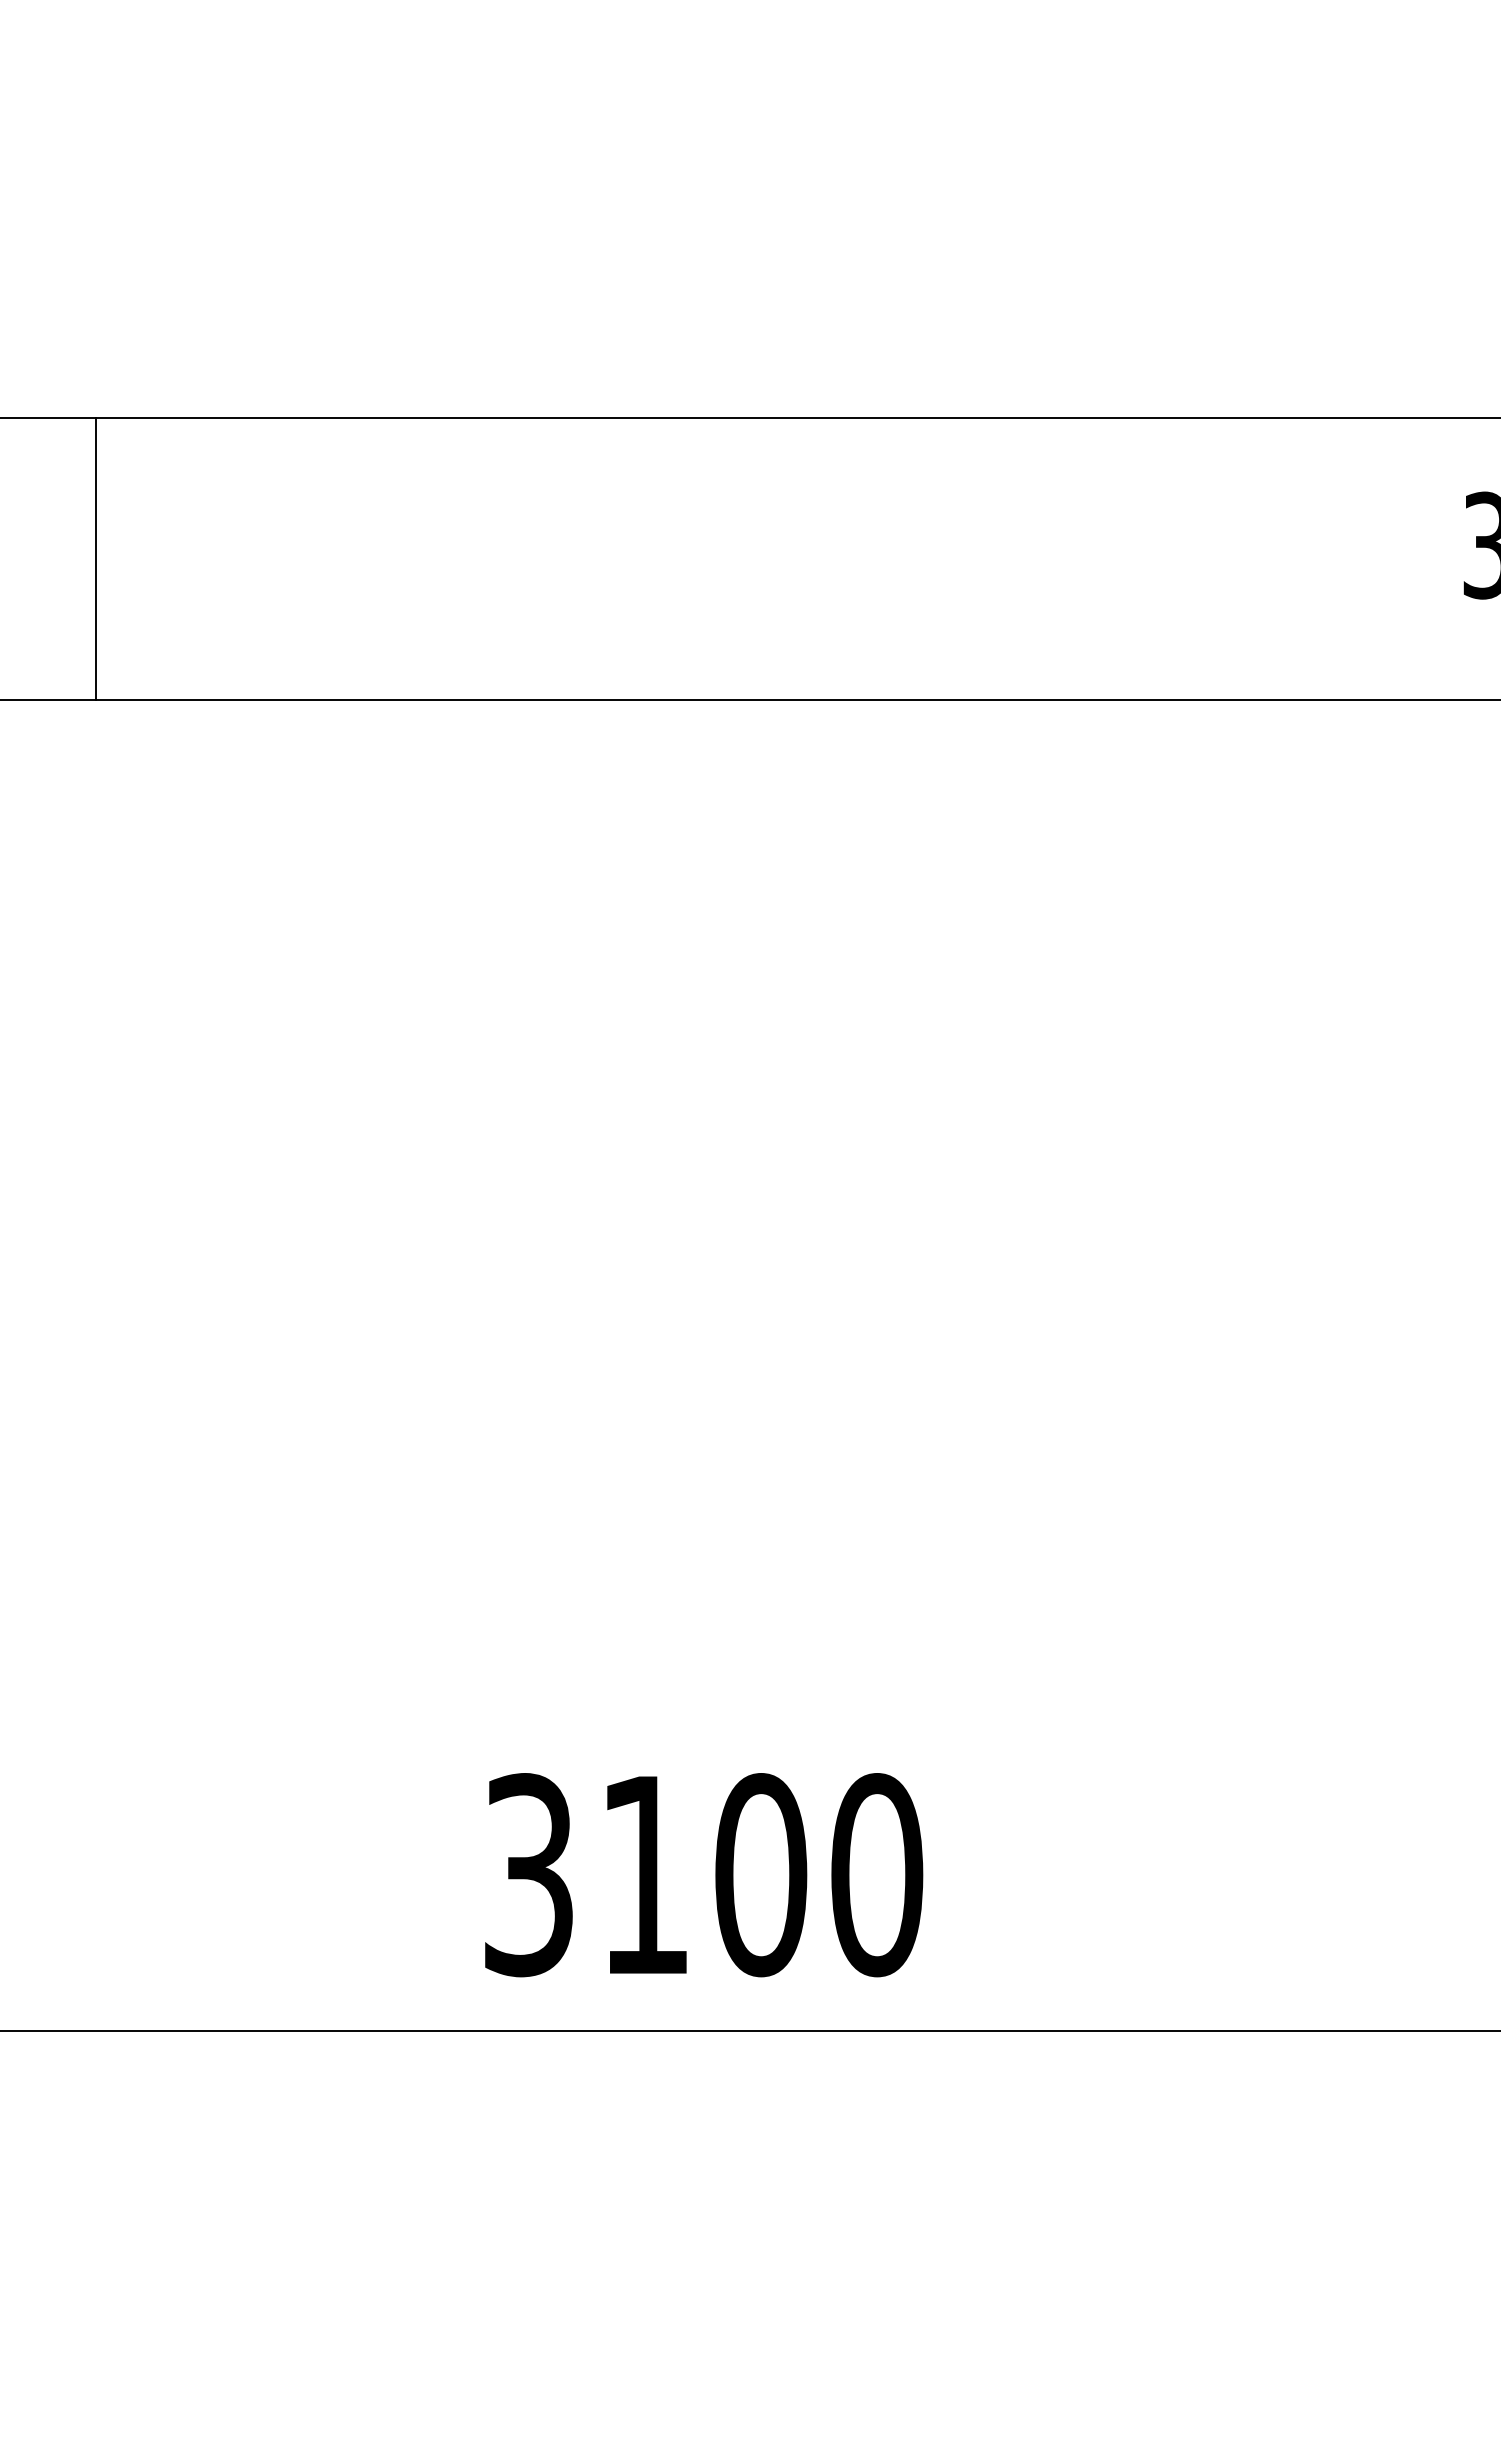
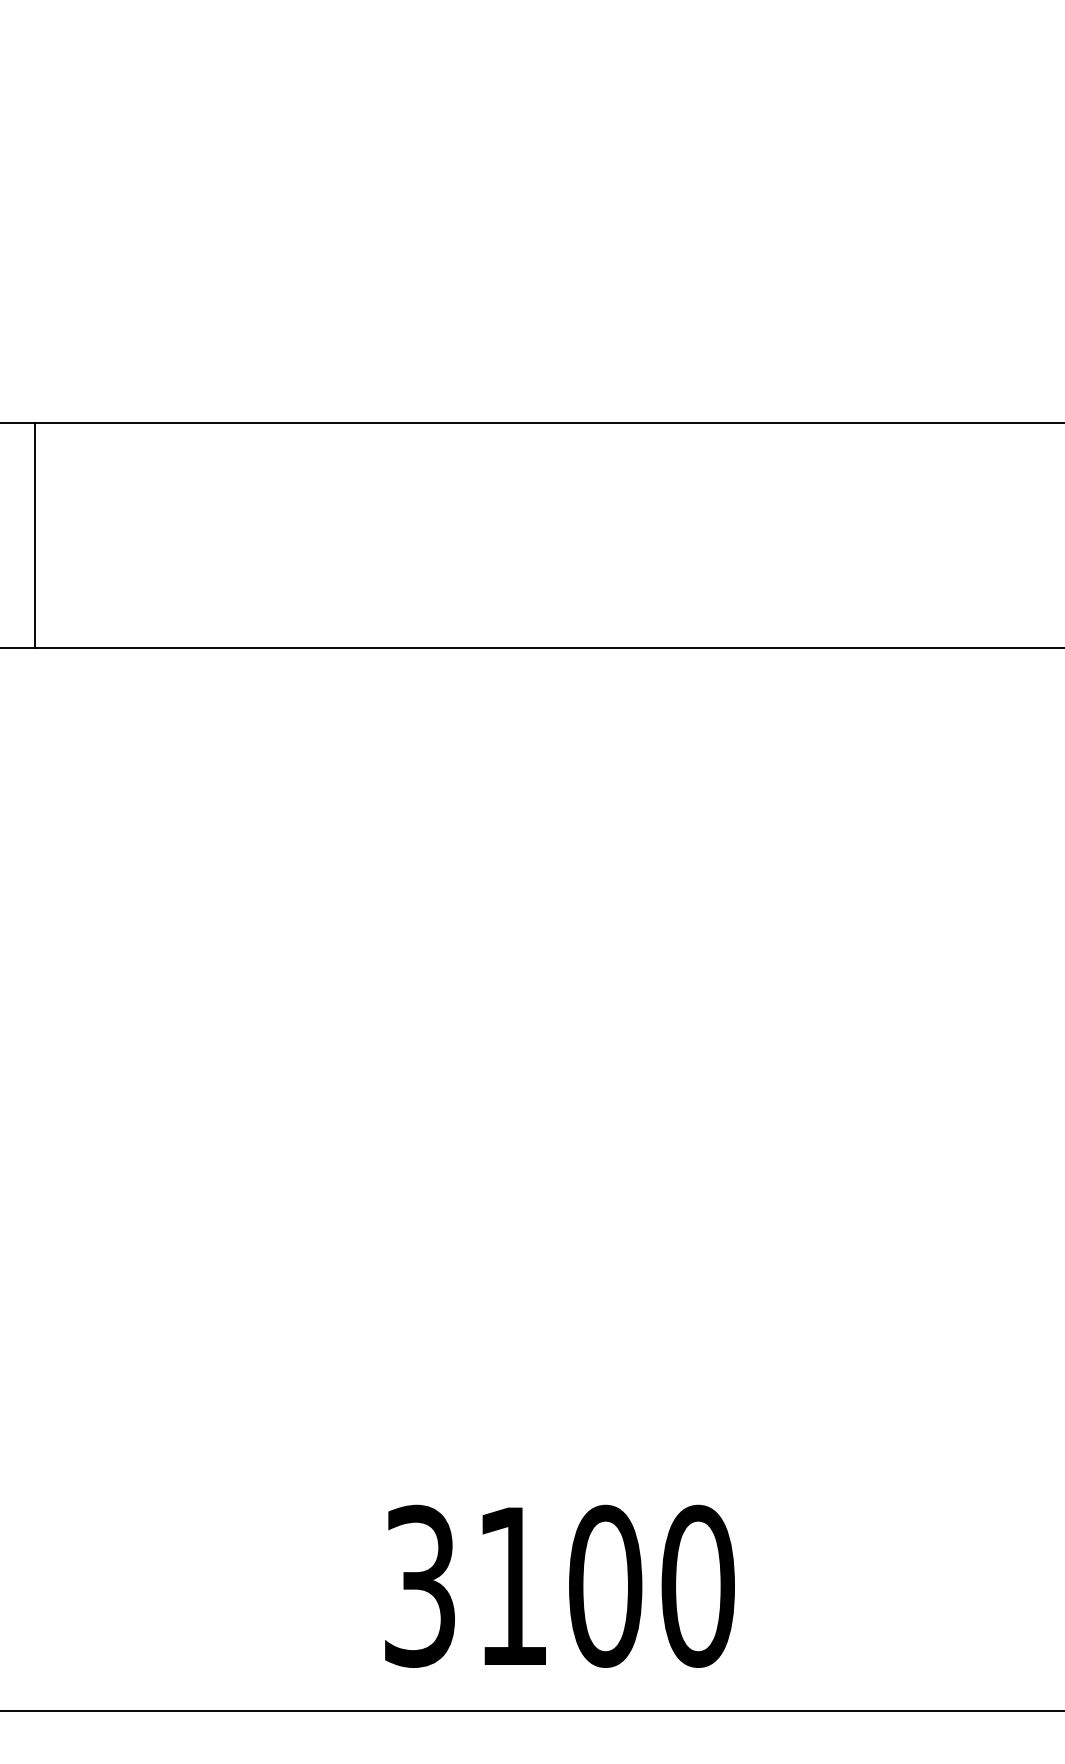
line: (96, 558) -> (35, 534), moved

